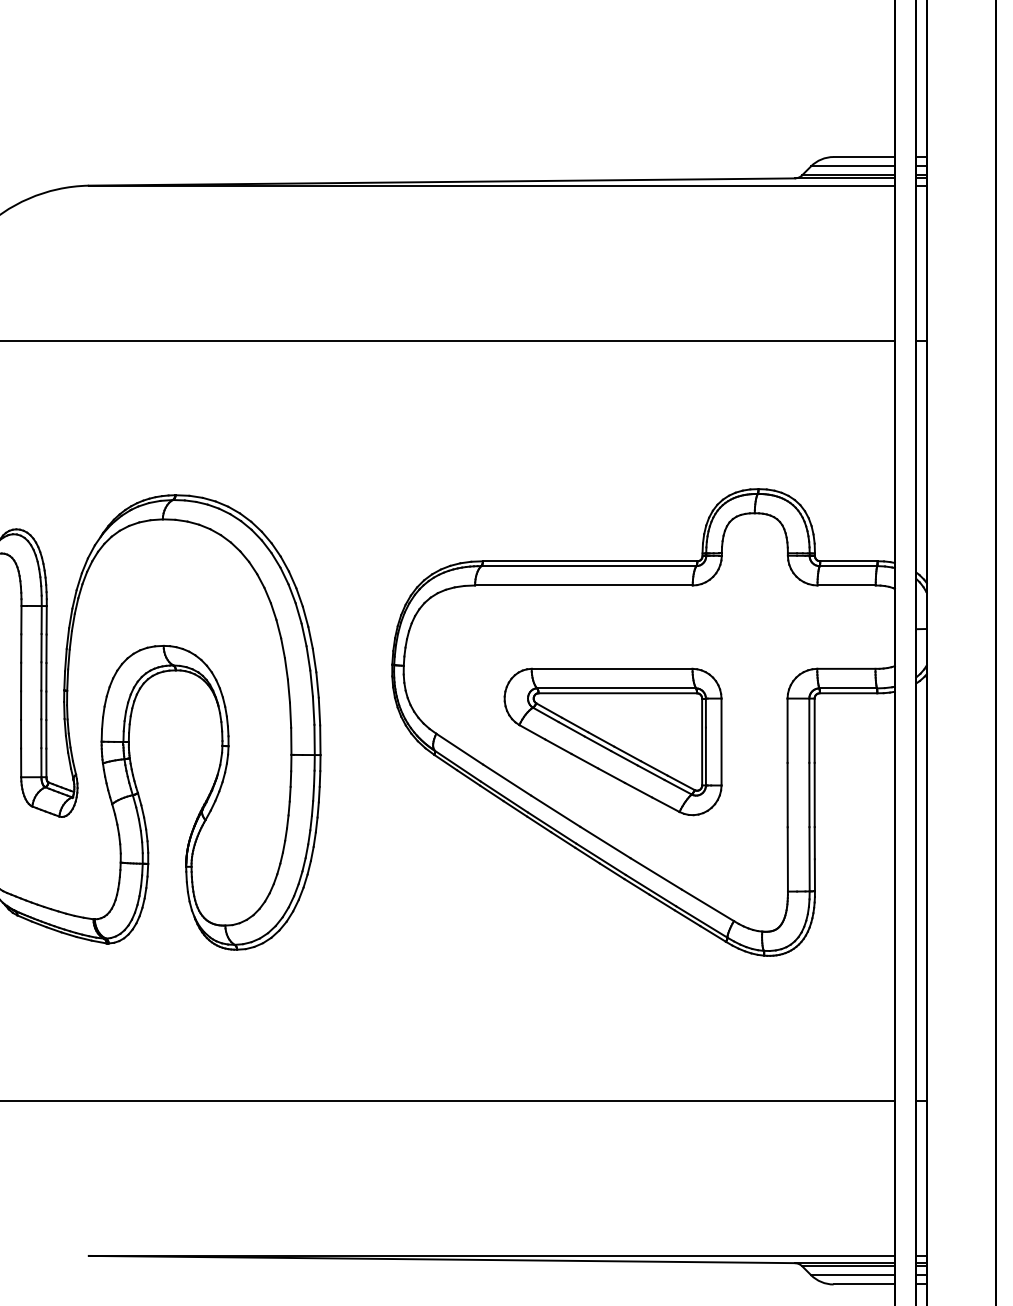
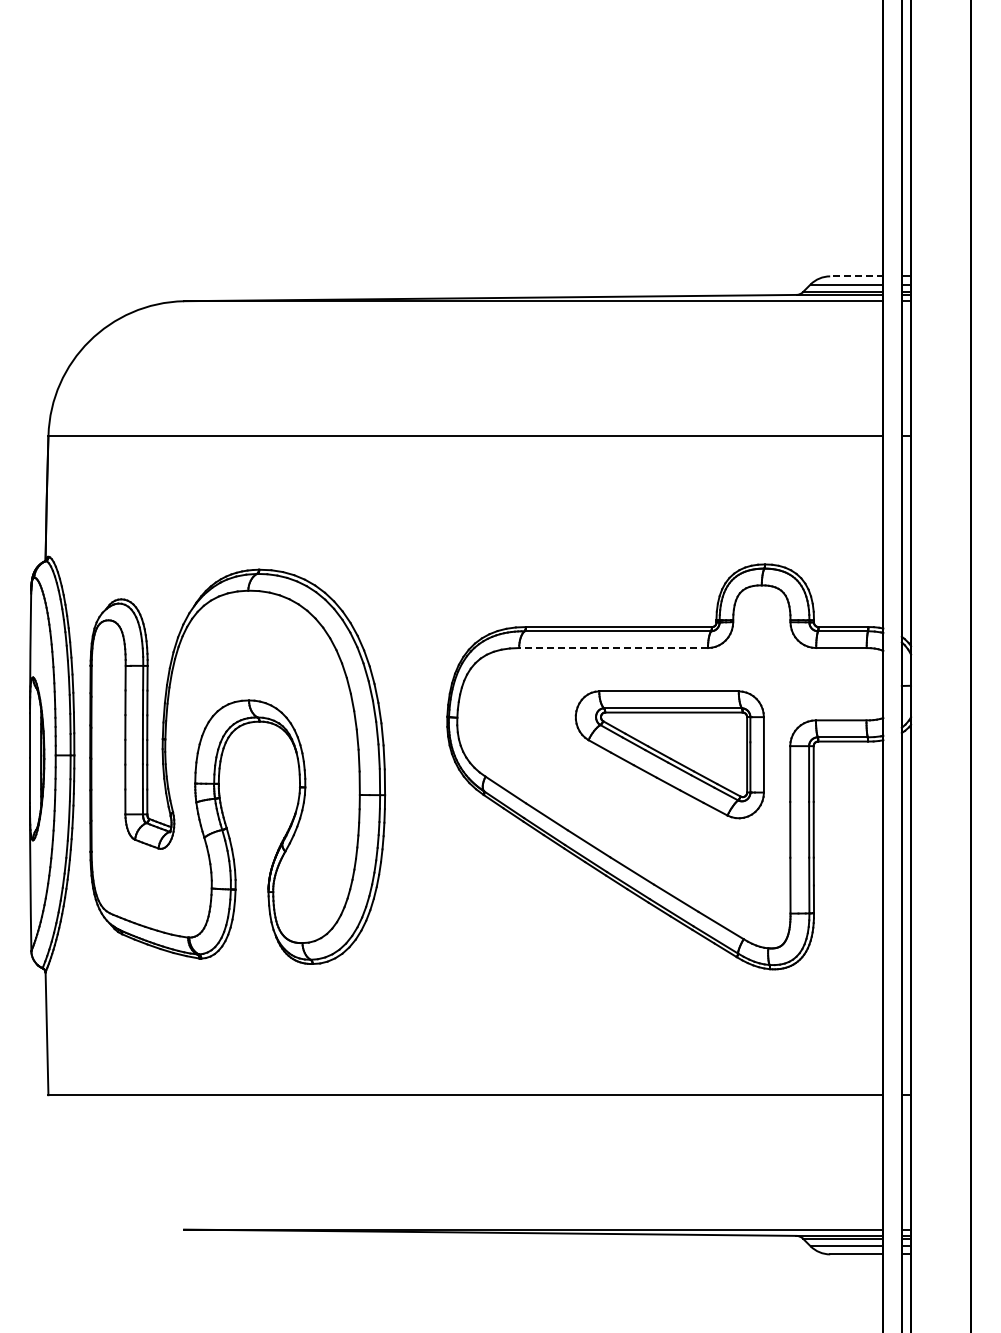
line: (863, 157) -> (856, 276), solid -> dashed
line: (583, 585) -> (613, 648), solid -> dashed
part: (612, 741) -> (669, 754), moved

